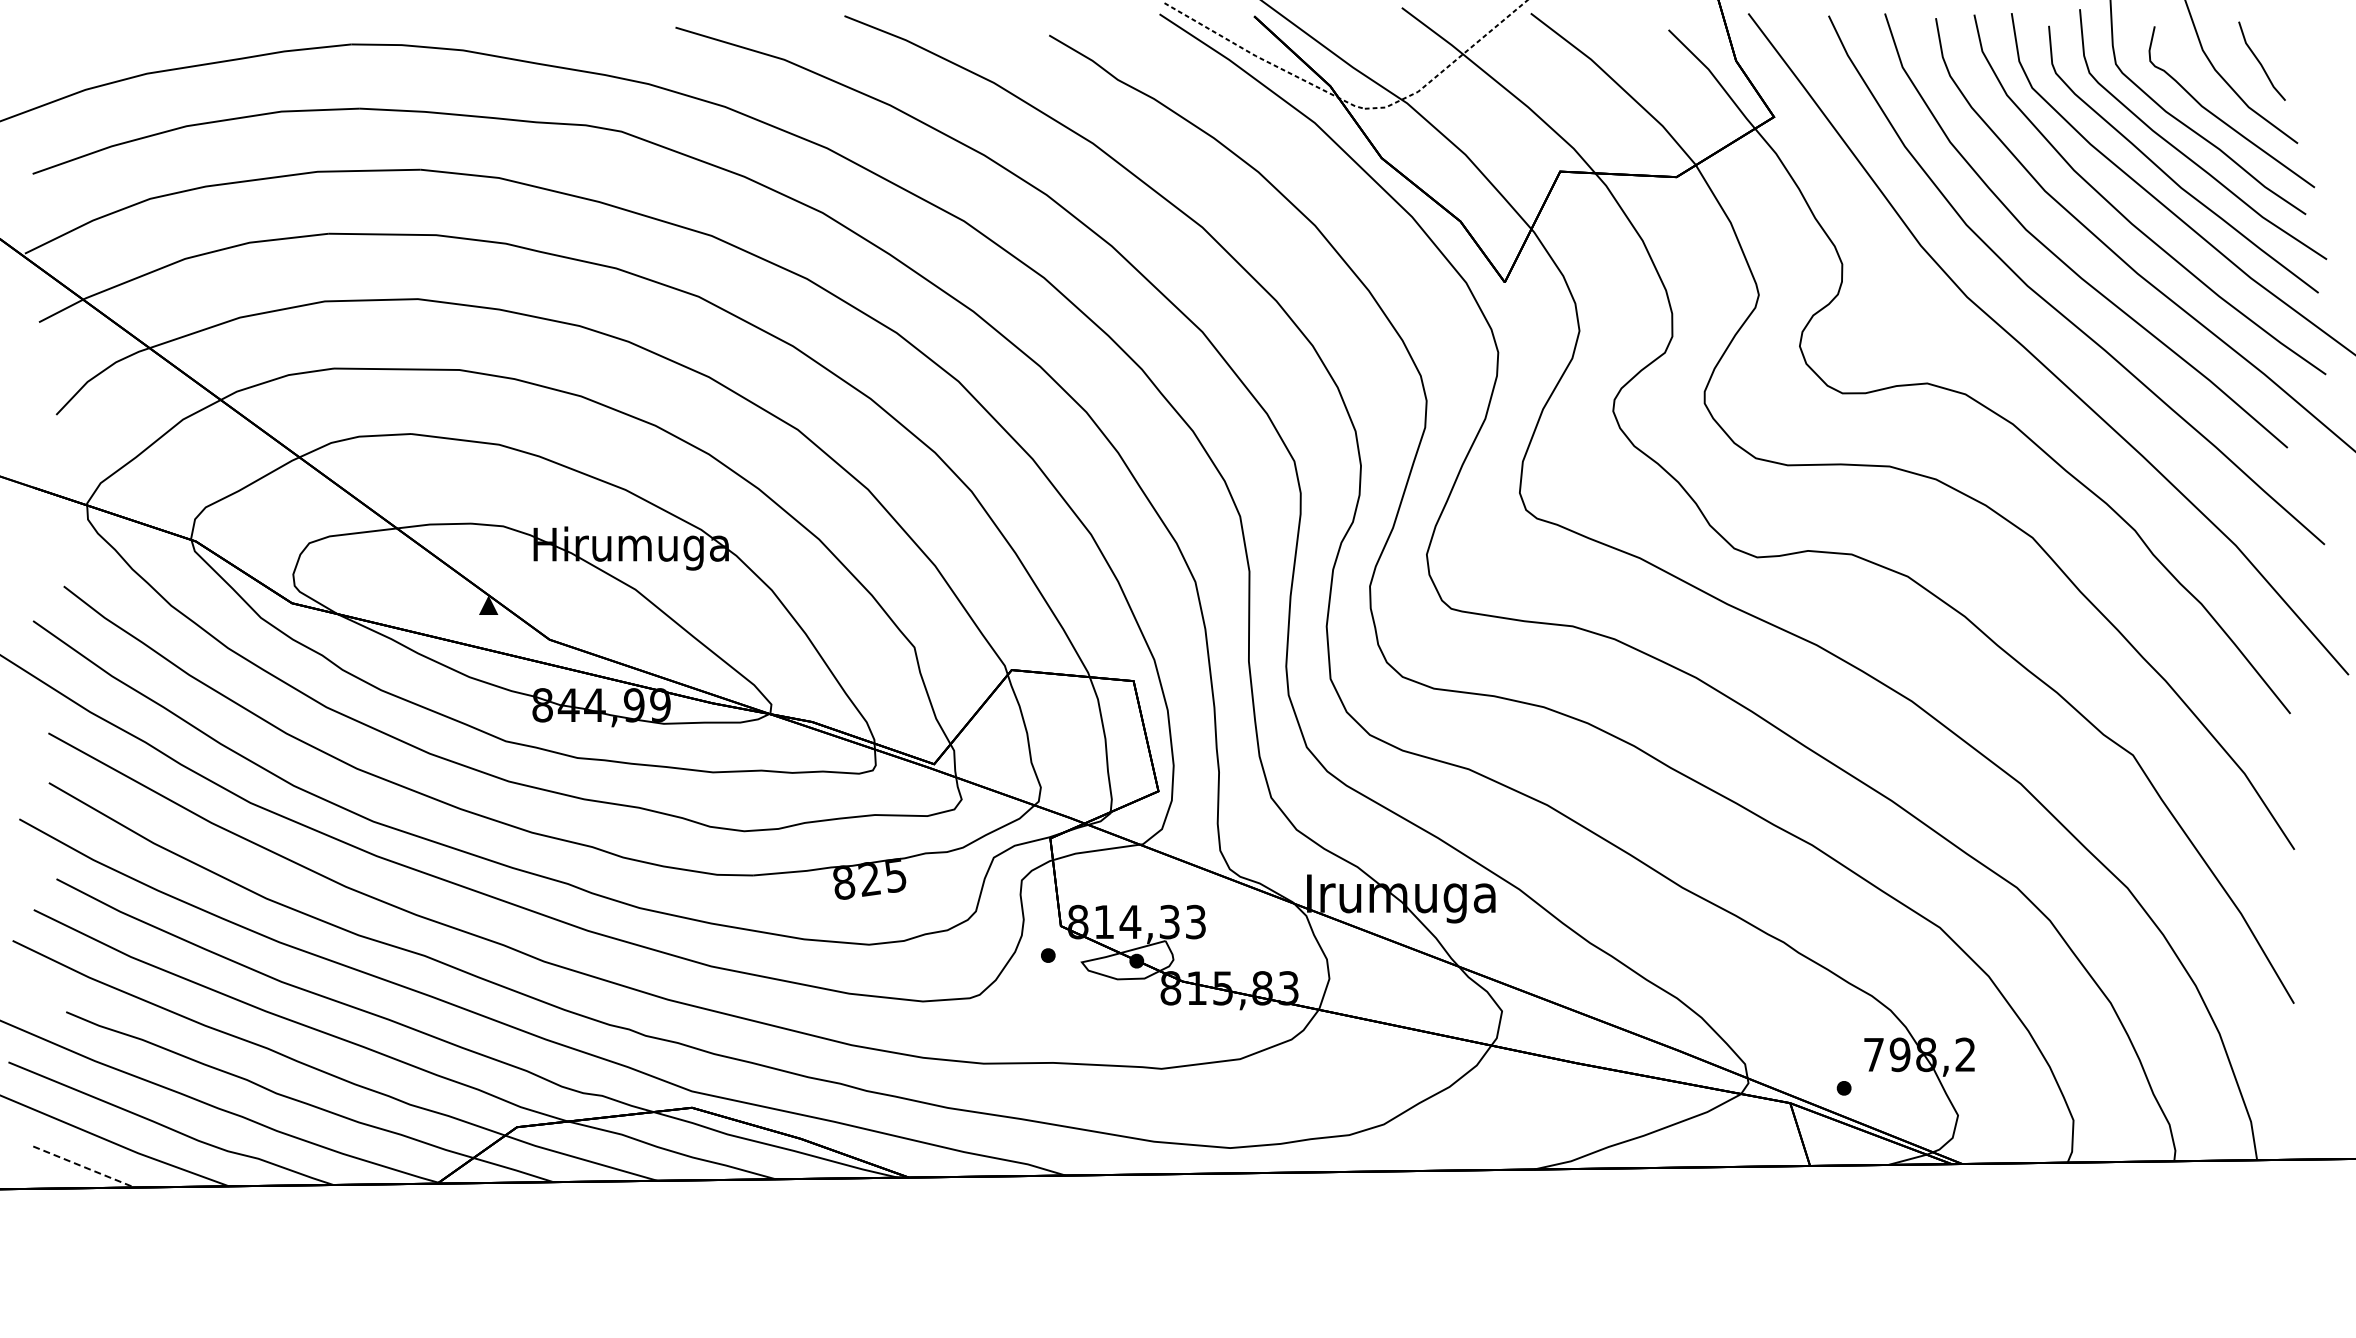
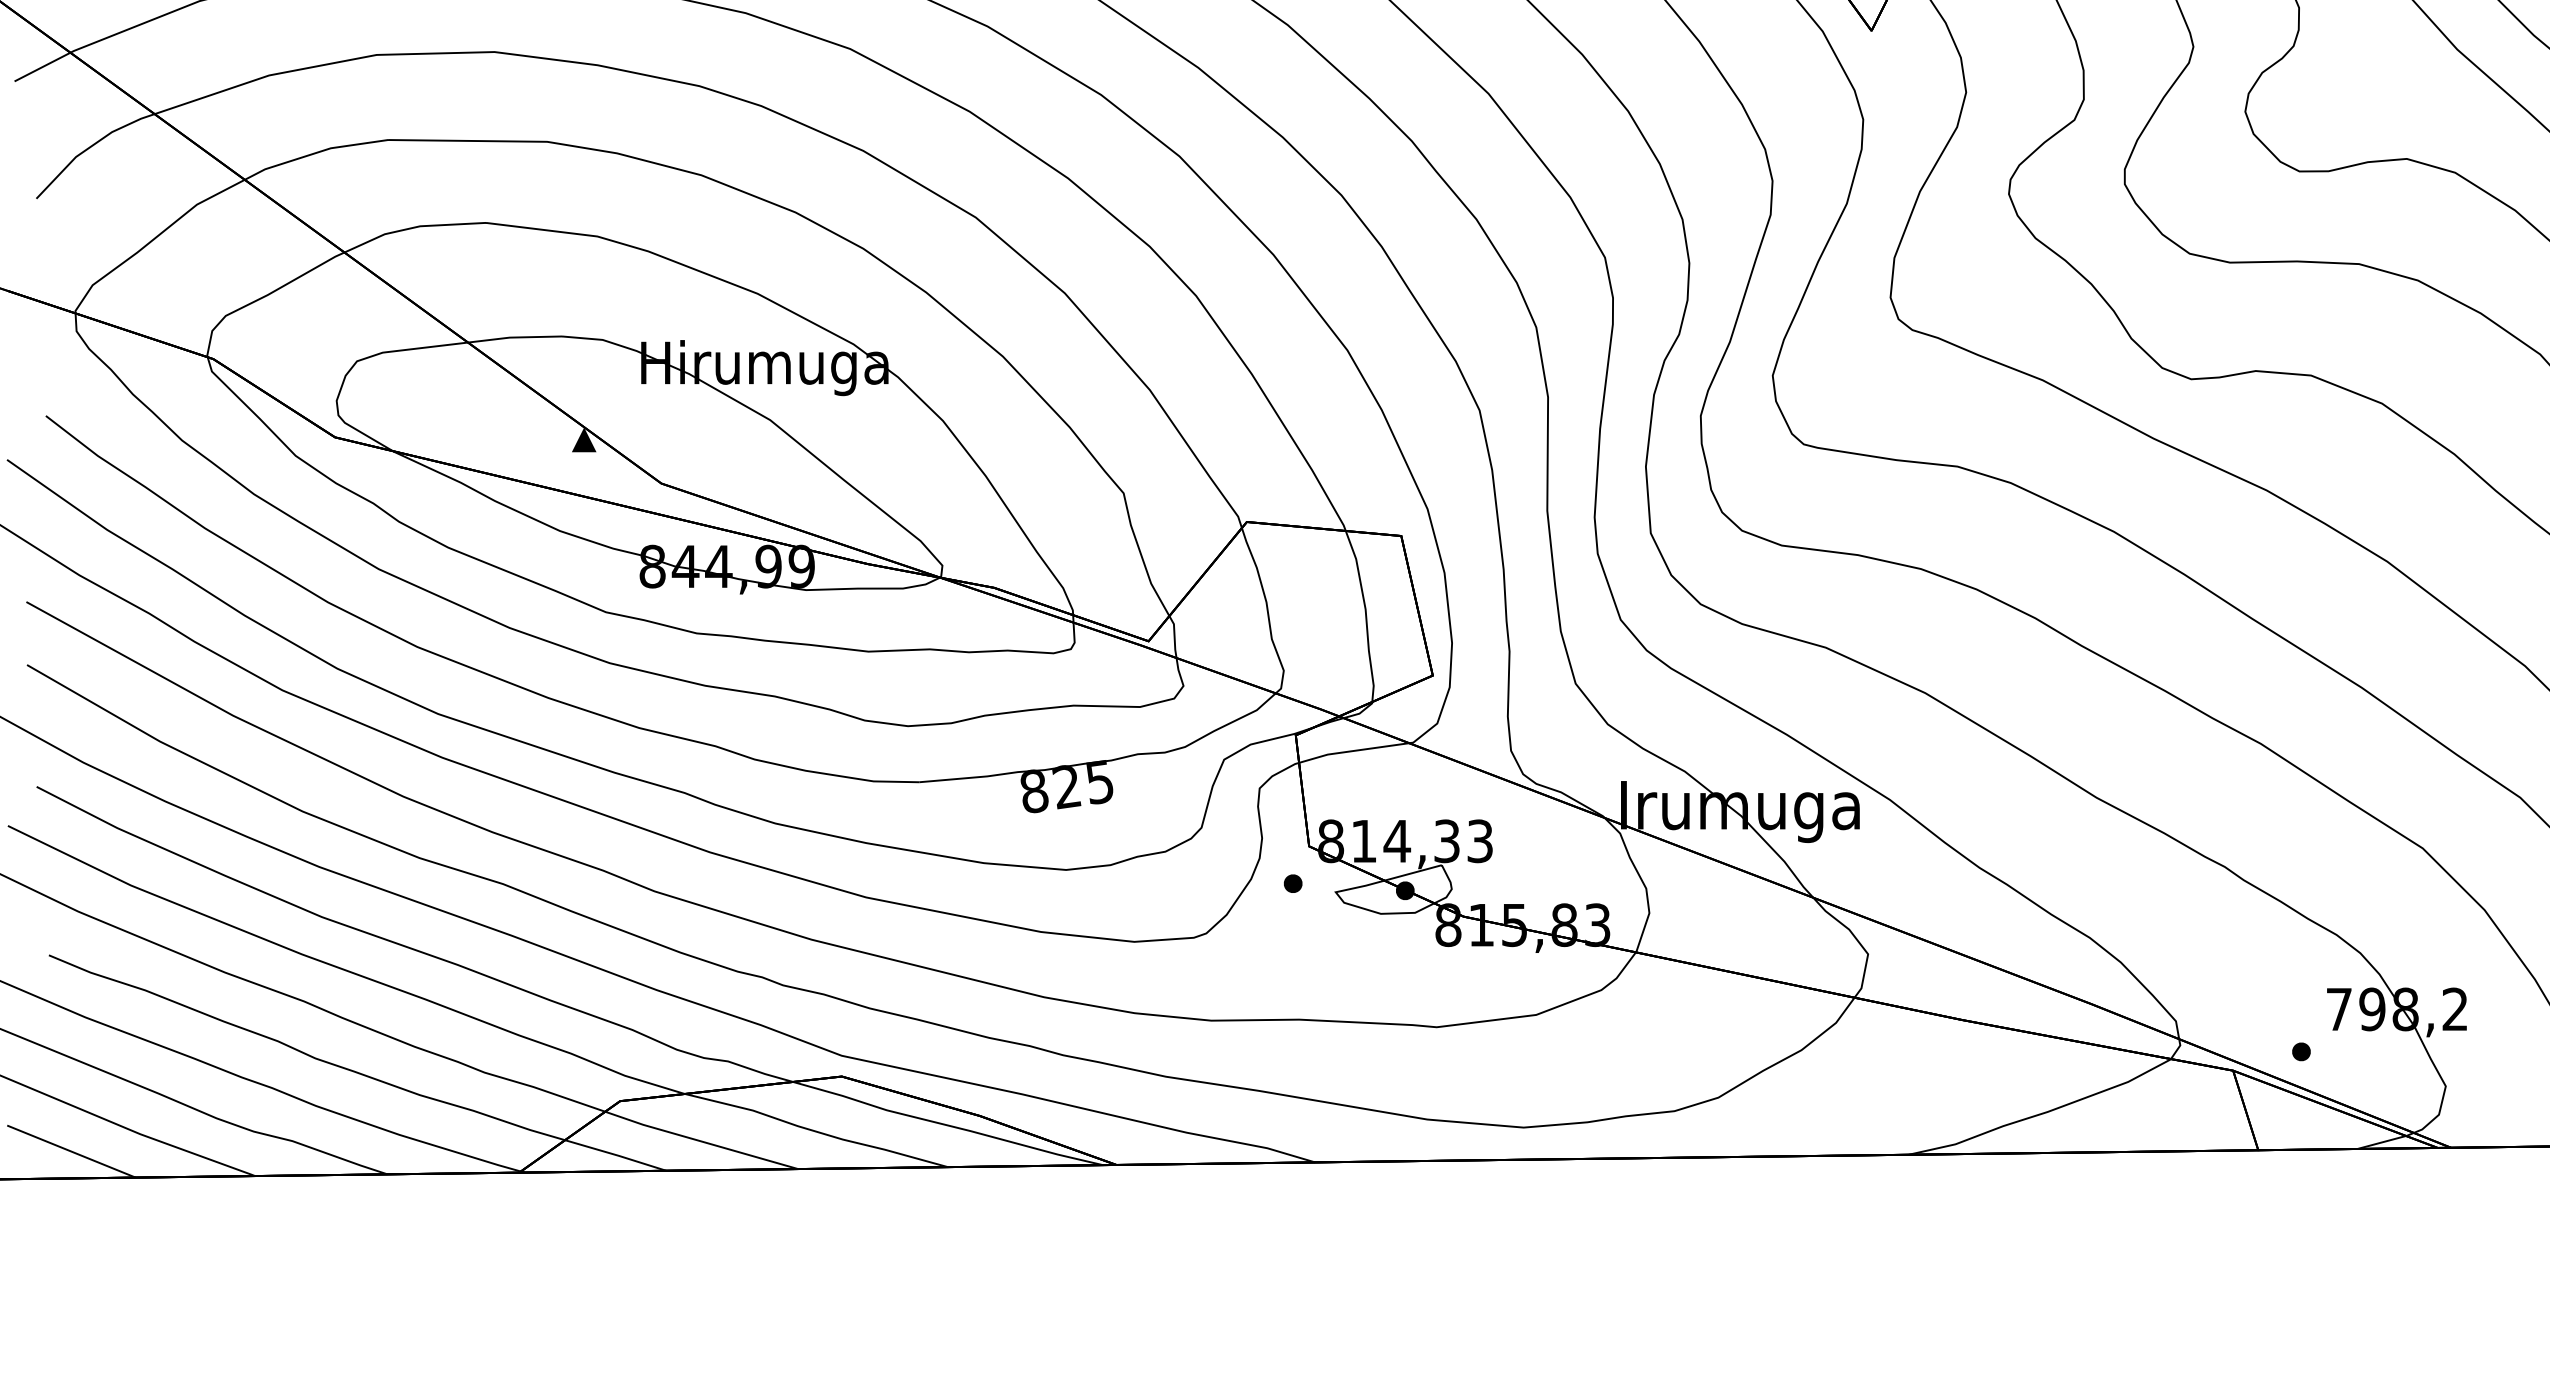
line: (83, 1167) -> (70, 1152), dashed -> solid

